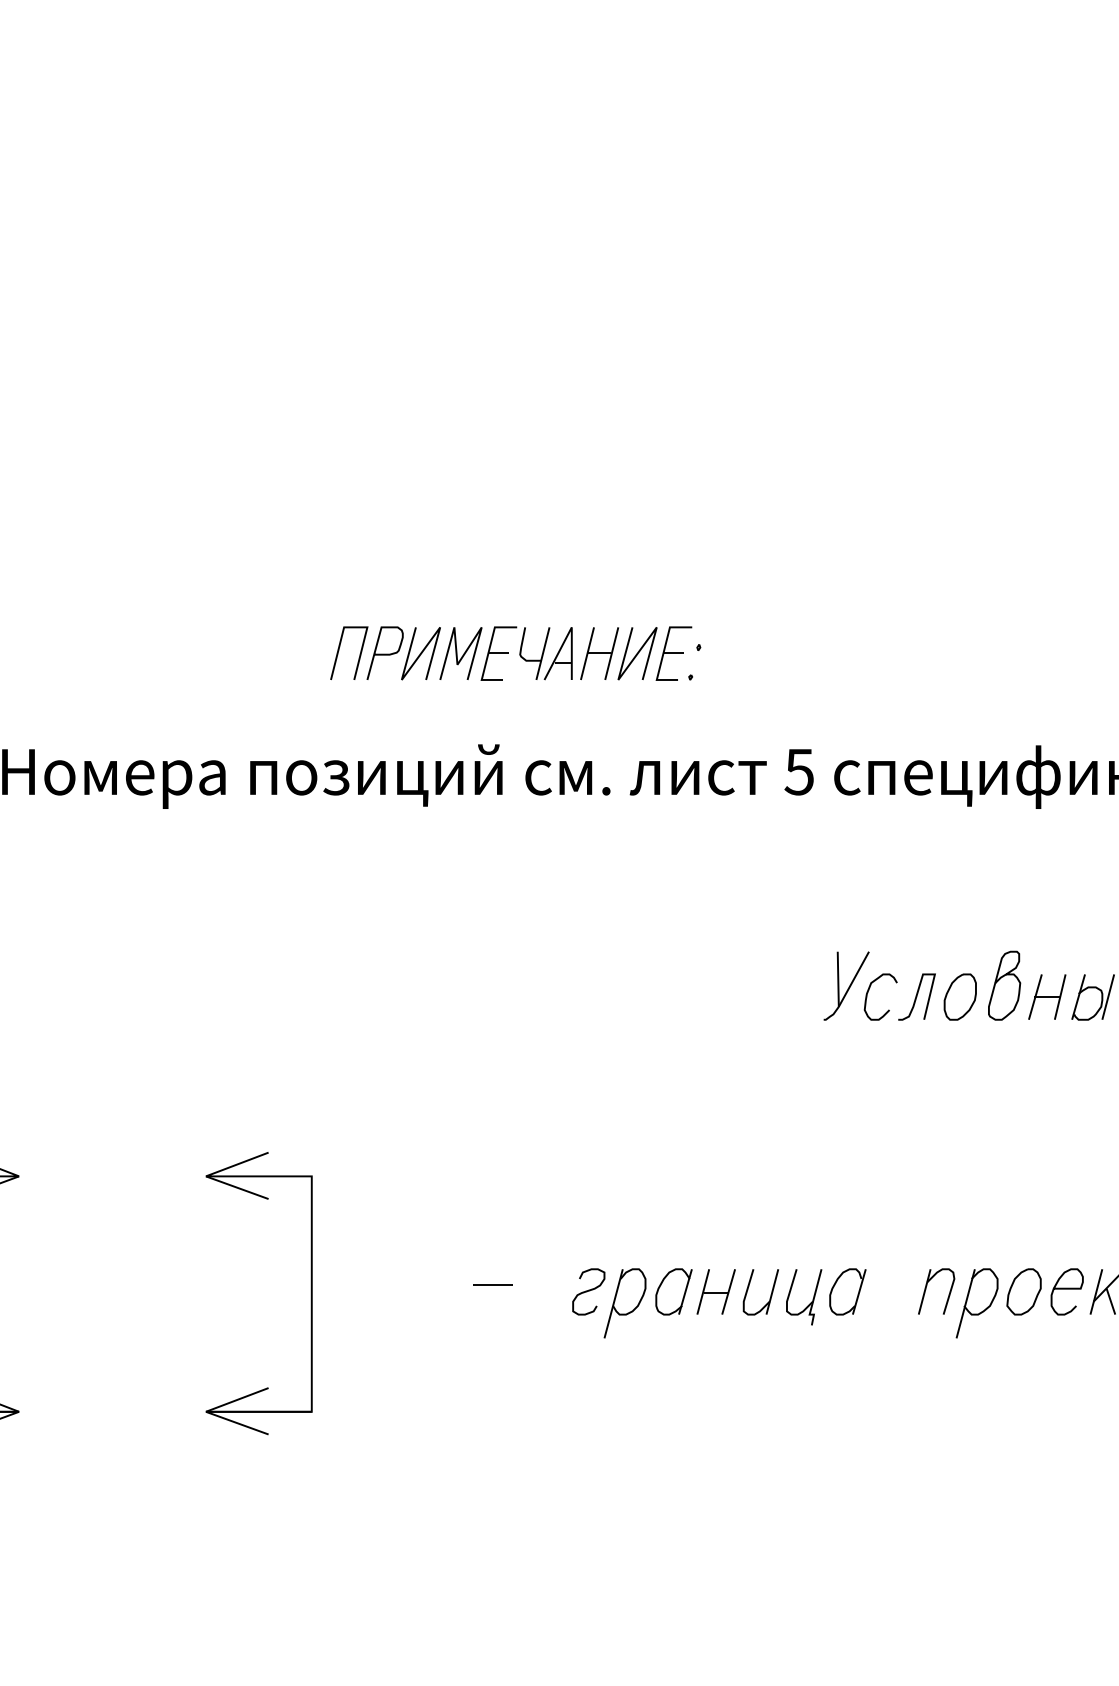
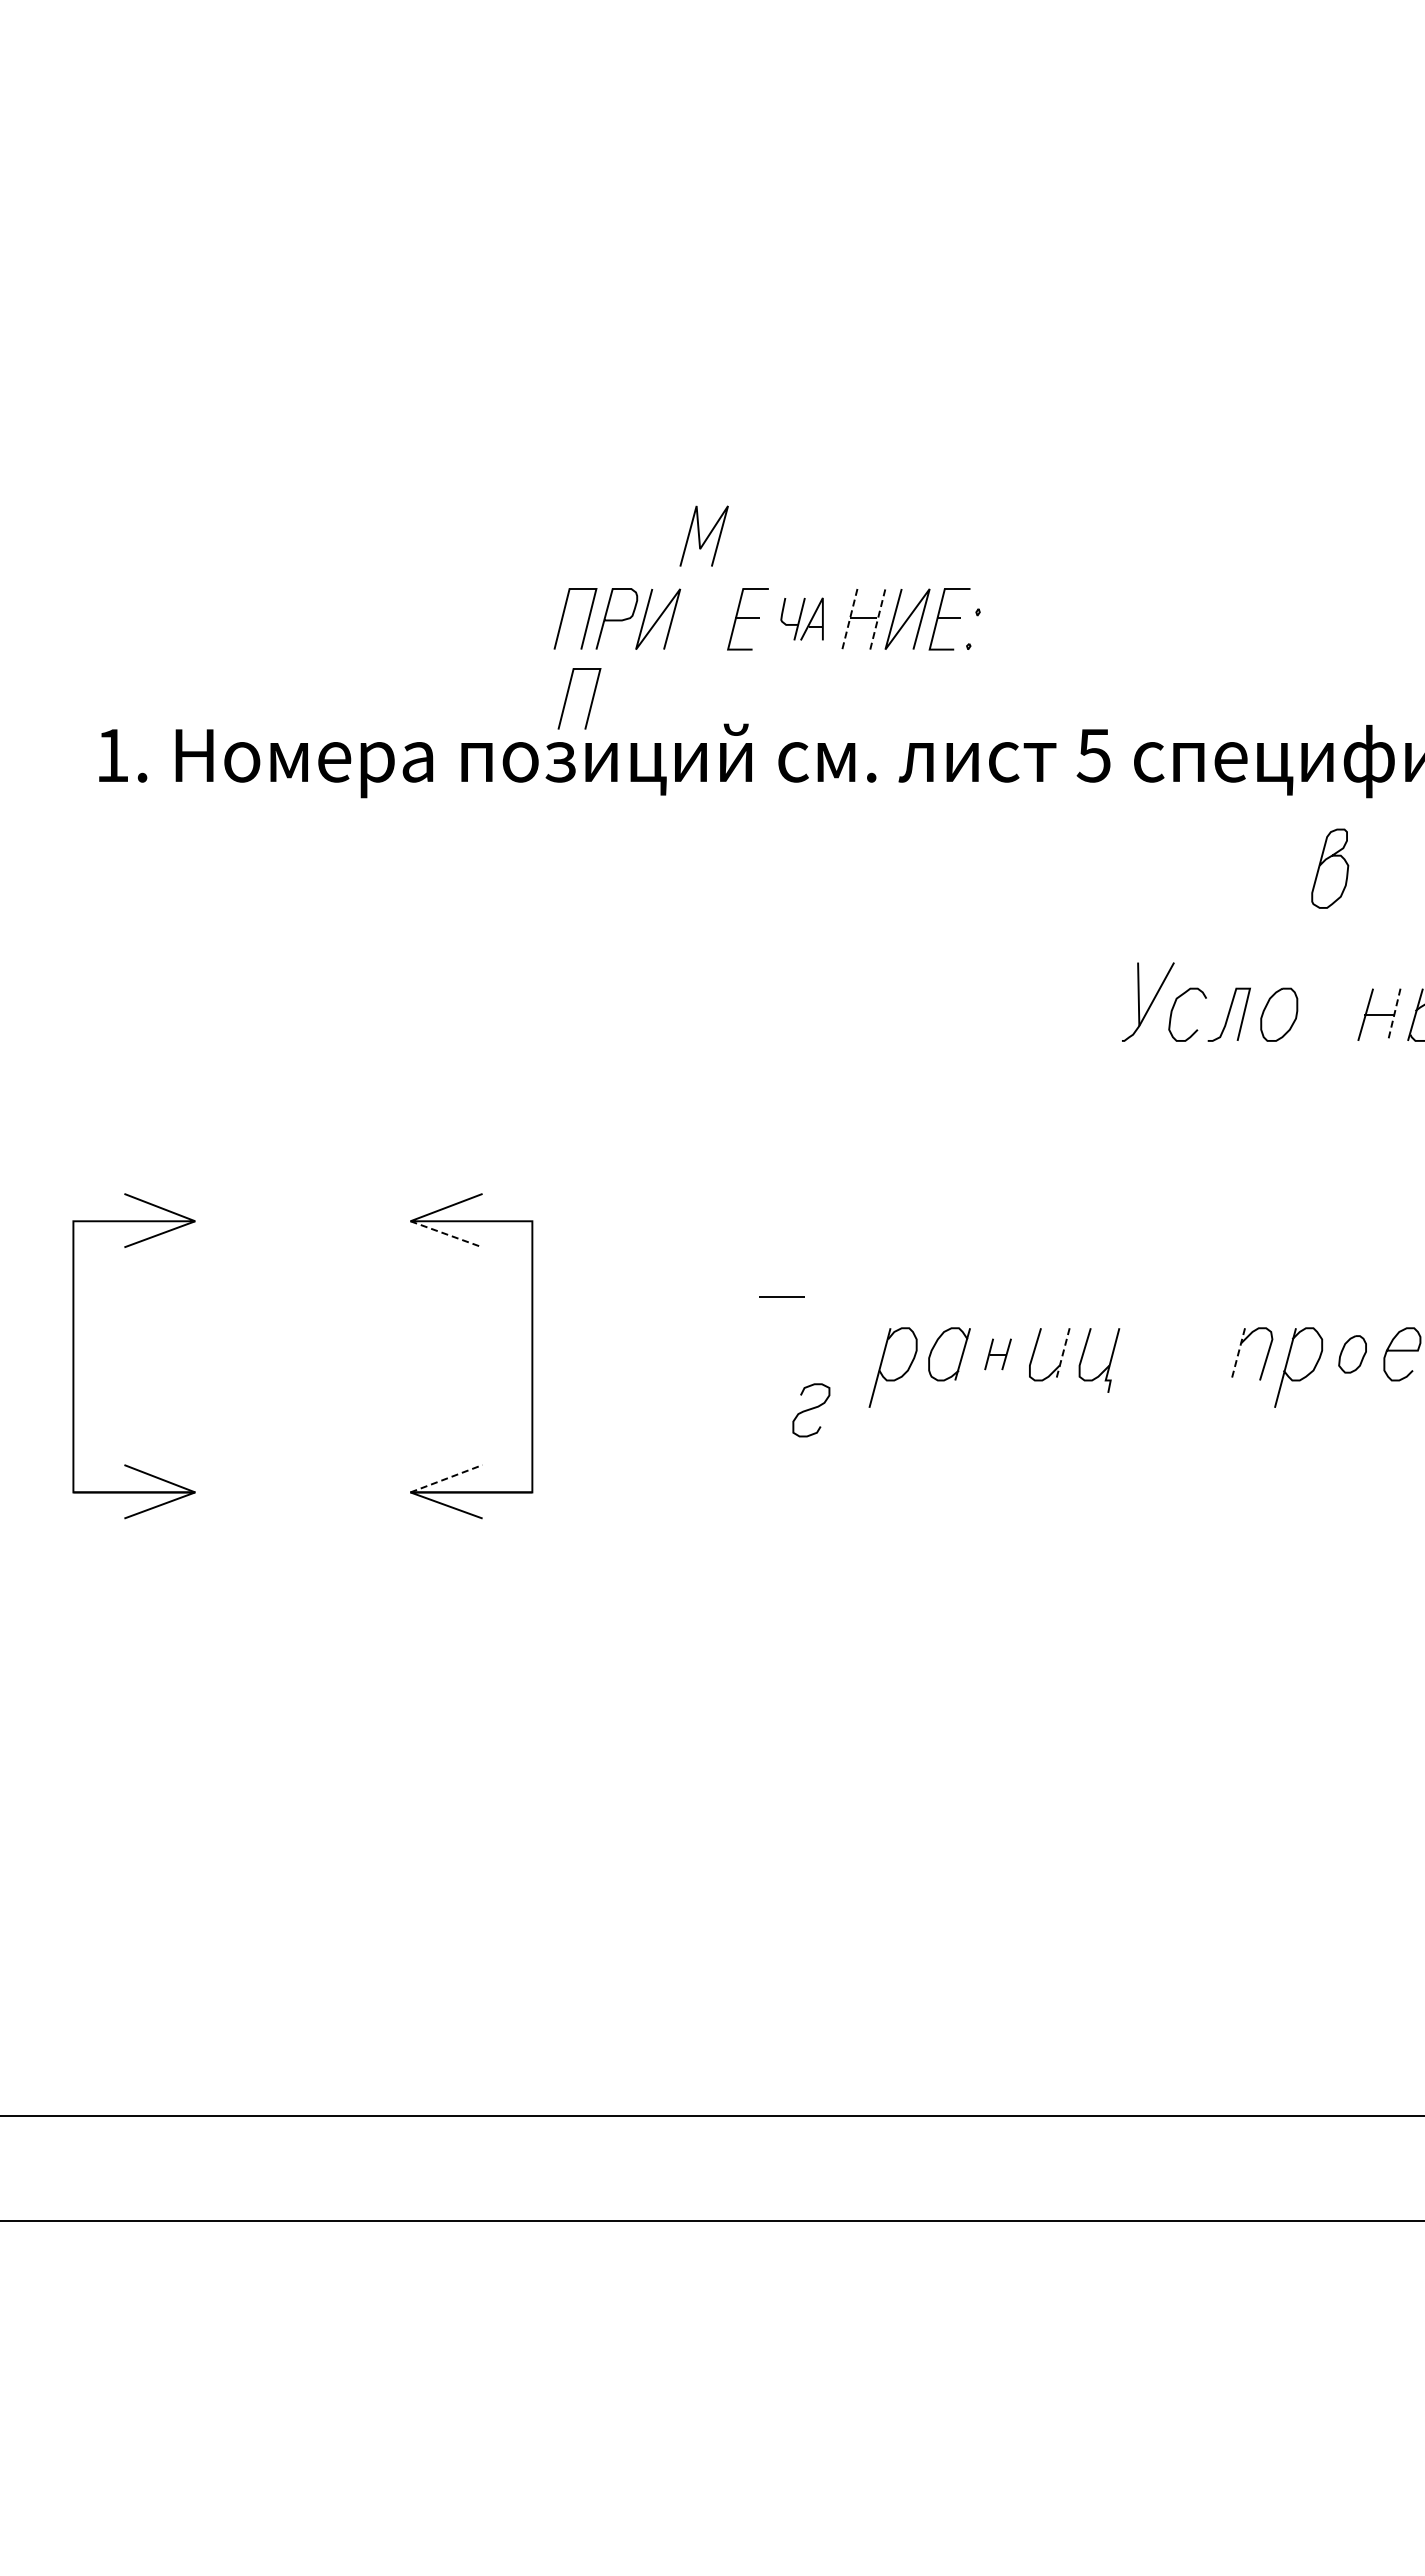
part: (545, 652) -> (801, 618), size x0.7
line: (611, 652) -> (877, 618), solid -> dashed
line: (587, 653) -> (849, 619), solid -> dashed
line: (457, 654) -> (700, 537), moved
line: (343, 718) -> (568, 694), added
curve: (999, 980) -> (1324, 862), moved
line: (1060, 996) -> (1394, 1014), solid -> dashed
line: (238, 1187) -> (447, 1234), solid -> dashed
line: (492, 1285) -> (781, 1296), moved
curve: (588, 1291) -> (811, 1409), moved
part: (715, 1292) -> (997, 1354), size x0.6
line: (772, 1292) -> (1062, 1354), solid -> dashed
part: (847, 1292) -> (1149, 1354), removed
line: (924, 1292) -> (1238, 1354), solid -> dashed
part: (1023, 1292) -> (1352, 1354), size x0.7
line: (237, 1399) -> (446, 1478), solid -> dashed

